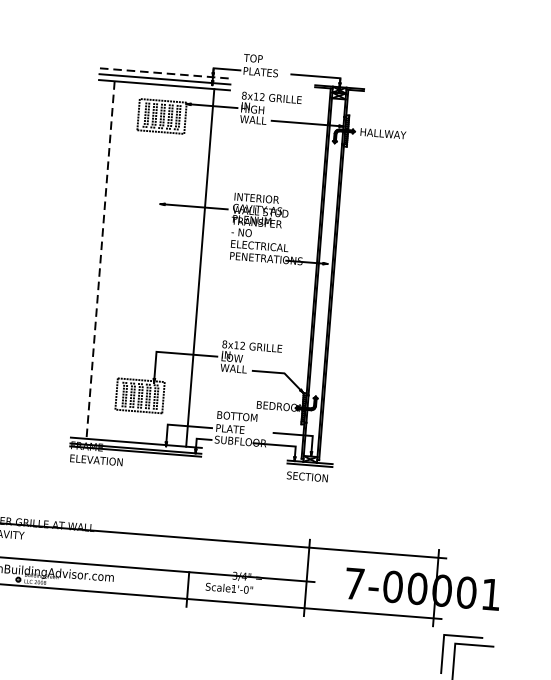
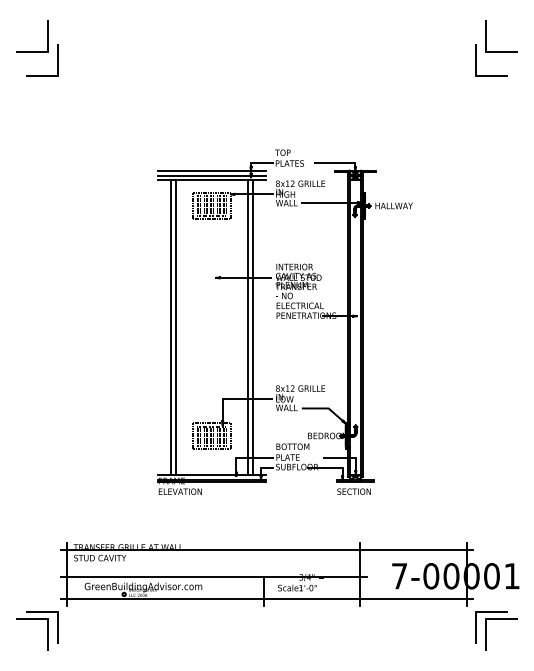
line: (164, 73) -> (211, 170), dashed -> solid
line: (106, 260) -> (175, 327), added
line: (100, 261) -> (170, 328), dashed -> solid
line: (194, 267) -> (248, 327), added

